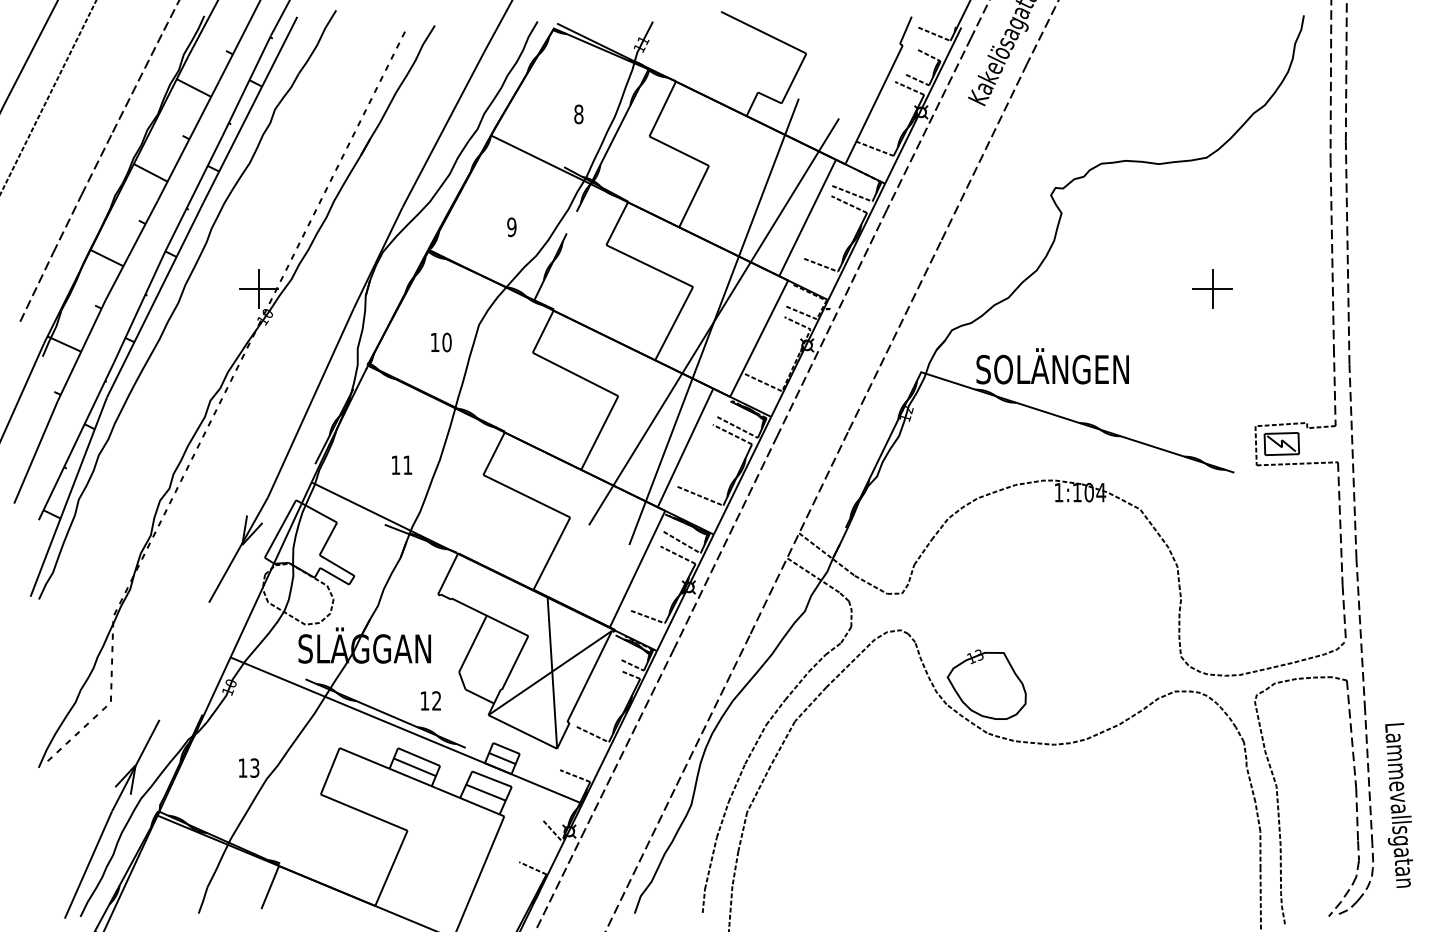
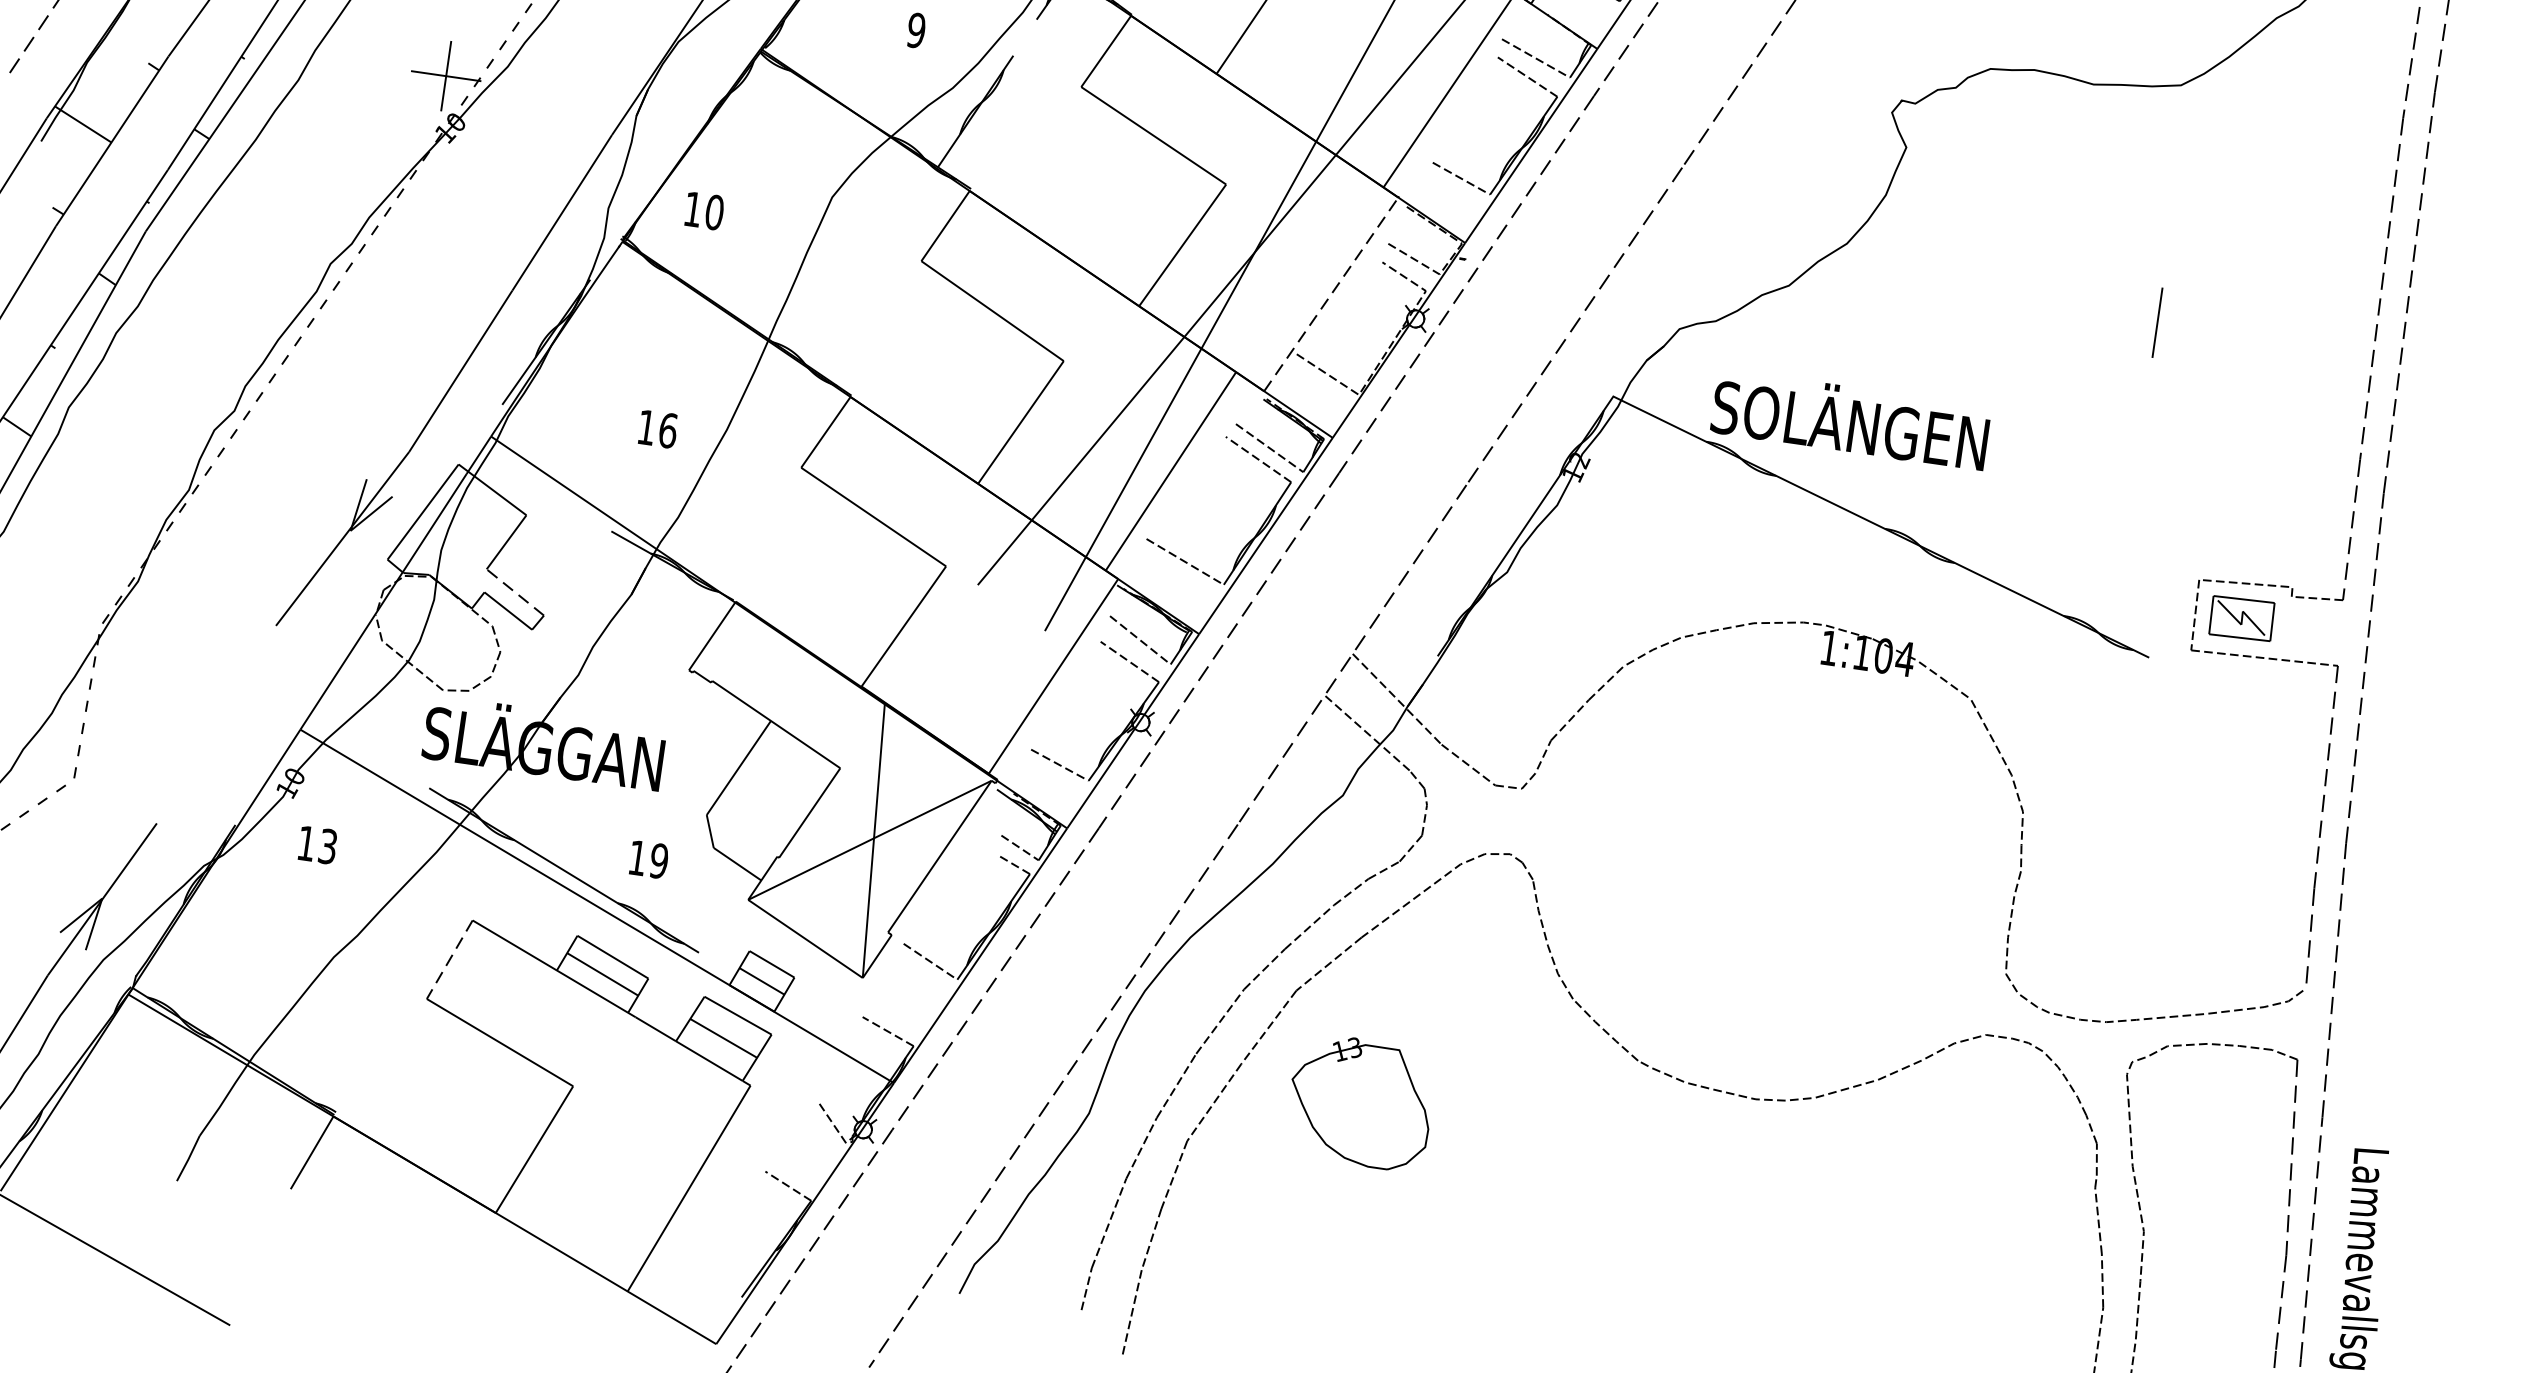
line: (1212, 289) -> (2157, 323), removed
line: (759, 338) -> (1331, 294), solid -> dashed
text: (441, 342) -> (704, 211), moved
text: (407, 465) -> (667, 431), 11 -> 16
line: (336, 565) -> (514, 592), solid -> dashed
part: (986, 684) -> (1360, 1102), moved
text: (436, 700) -> (658, 860), 12 -> 19
text: (249, 767) -> (318, 844), moved
line: (330, 771) -> (450, 960), solid -> dashed

